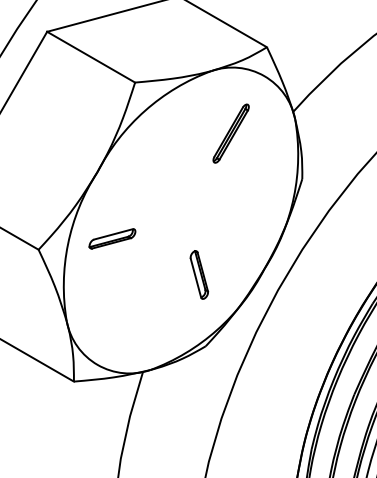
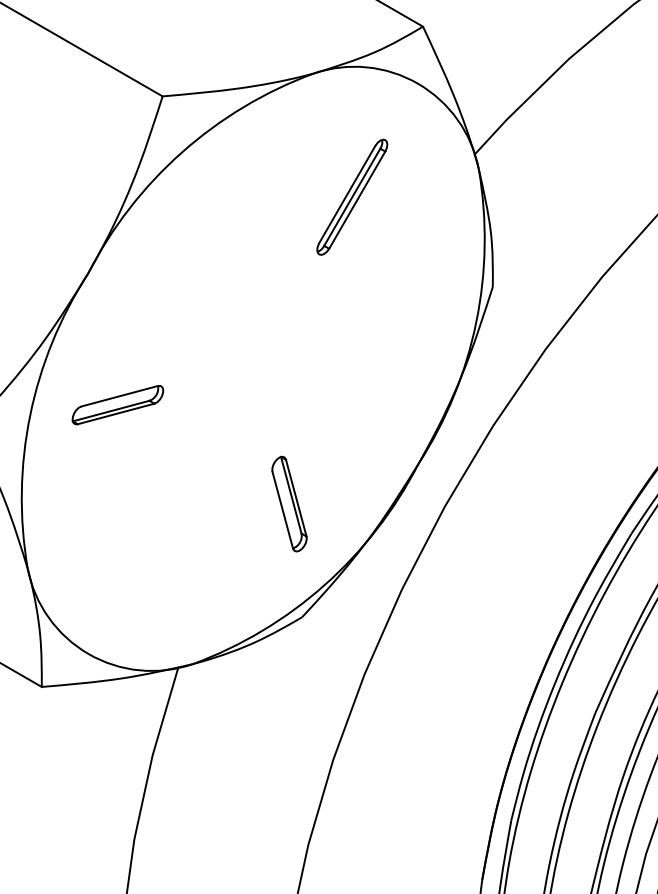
part: (199, 274) -> (289, 503), moved

